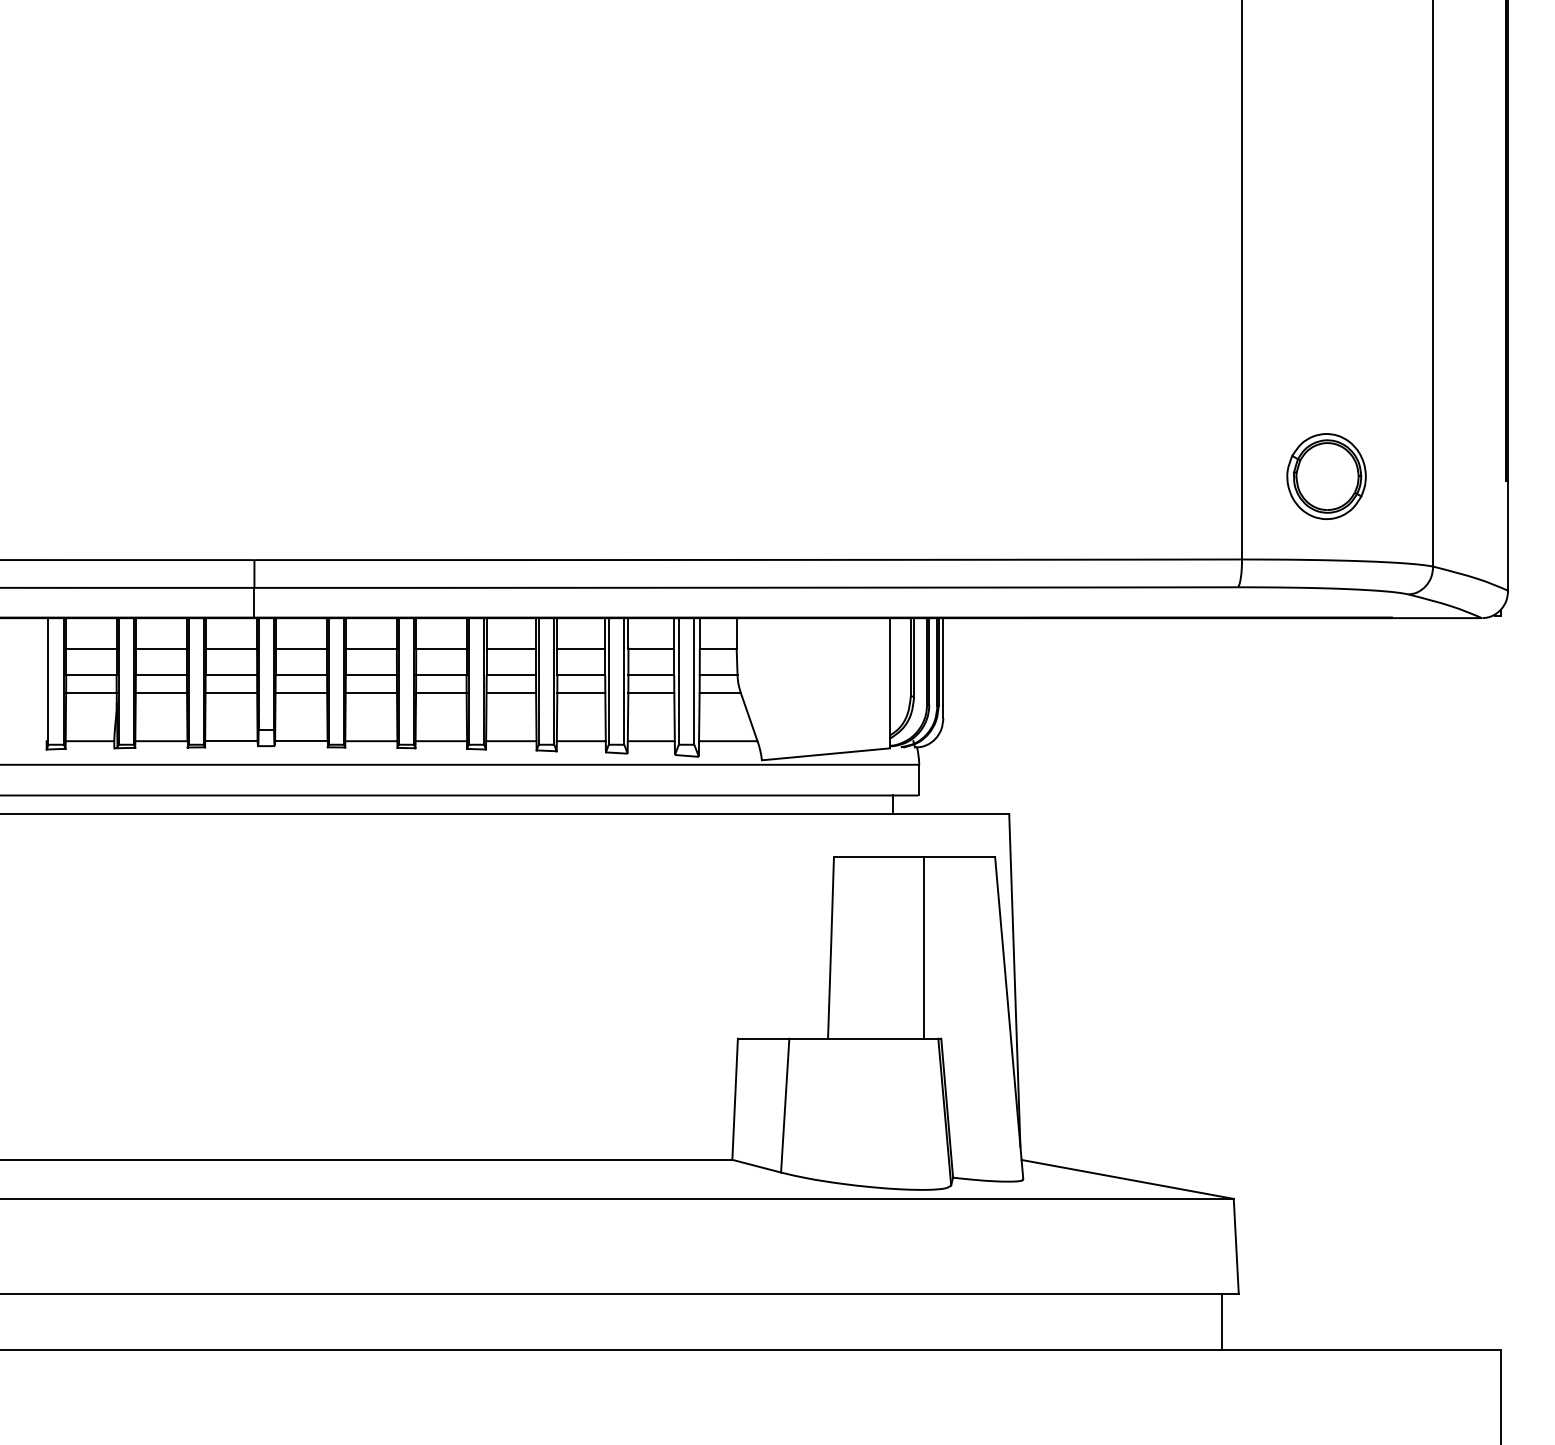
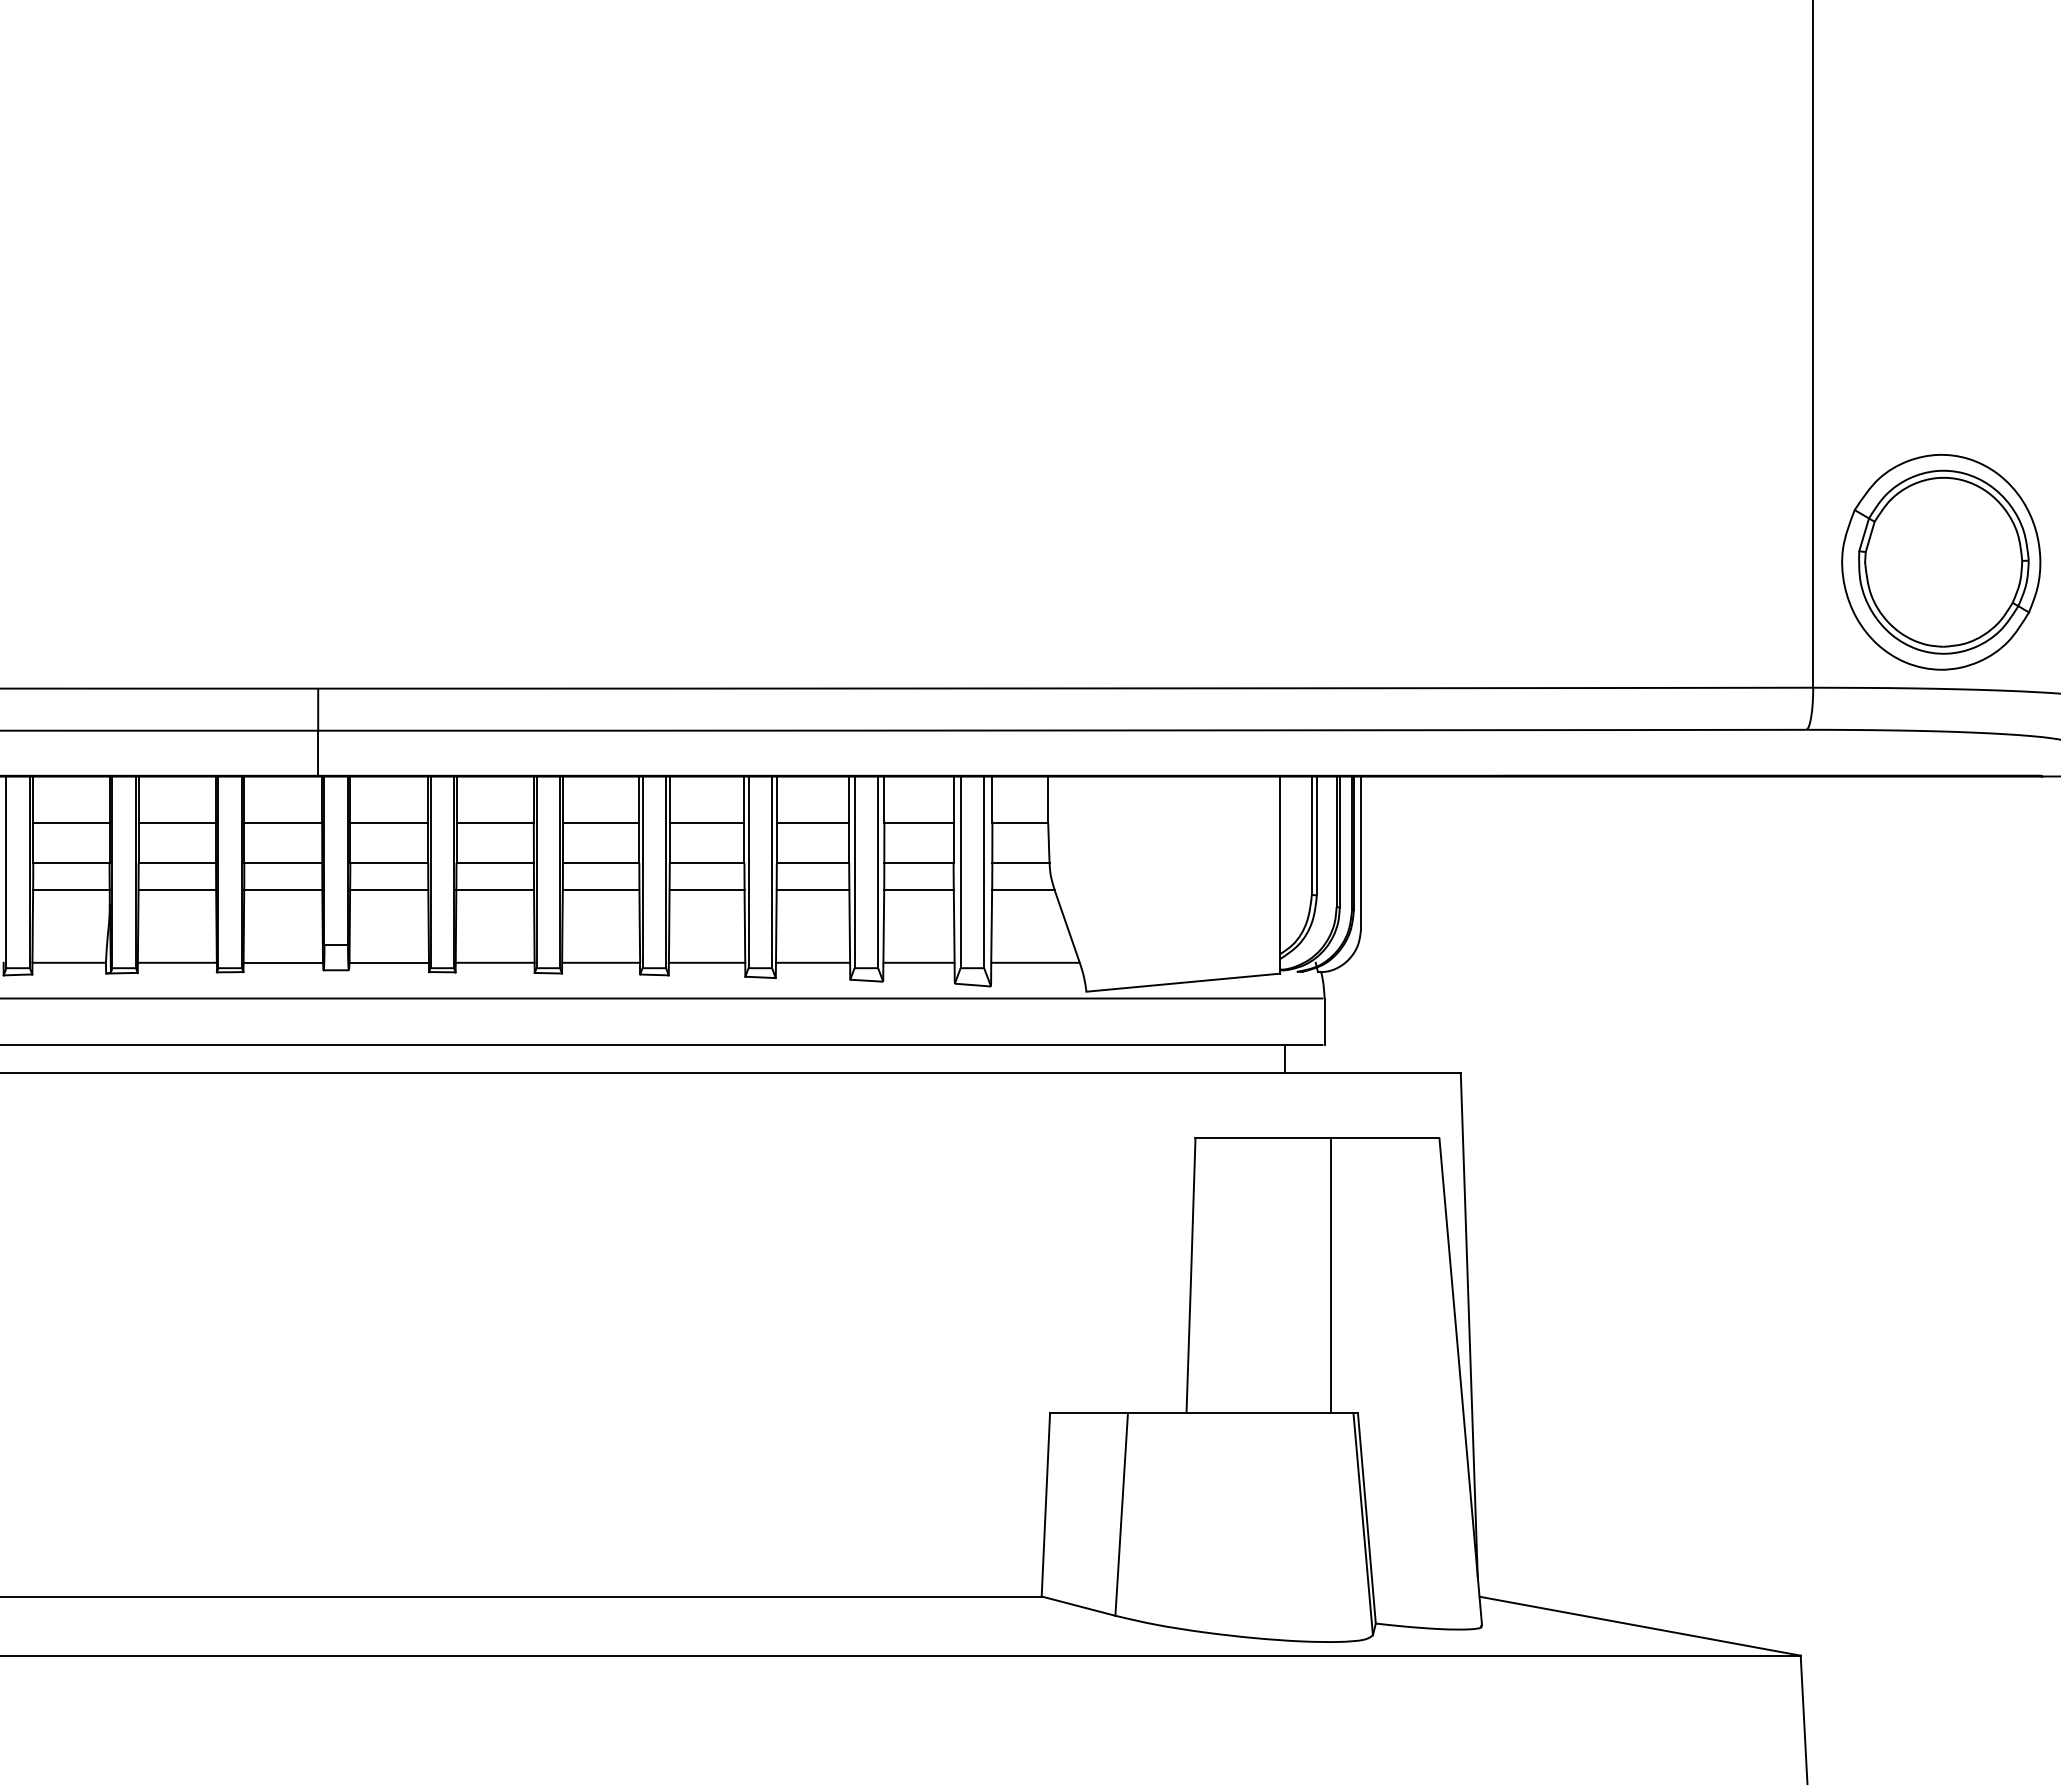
part: (1326, 476) -> (1941, 562), size x1.67

